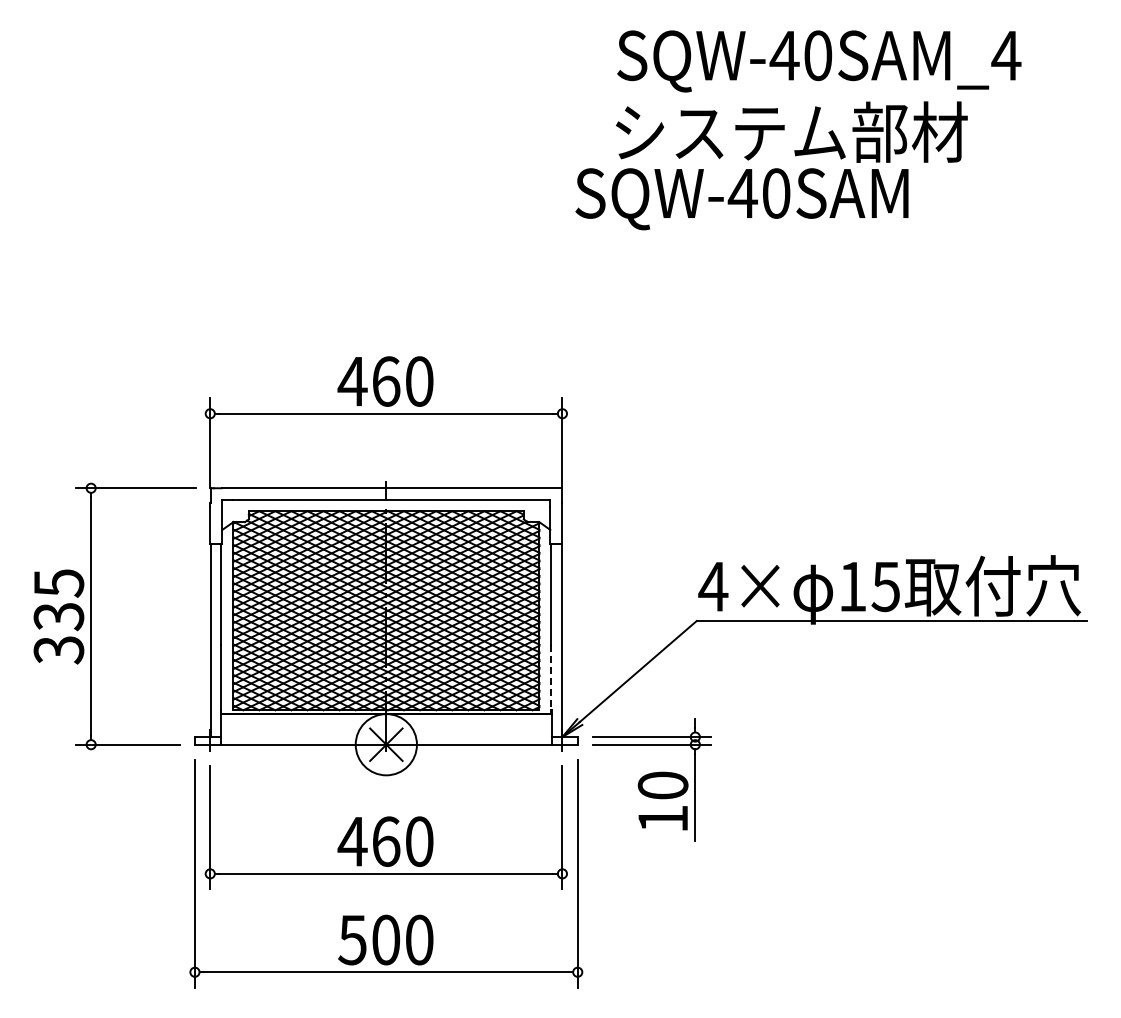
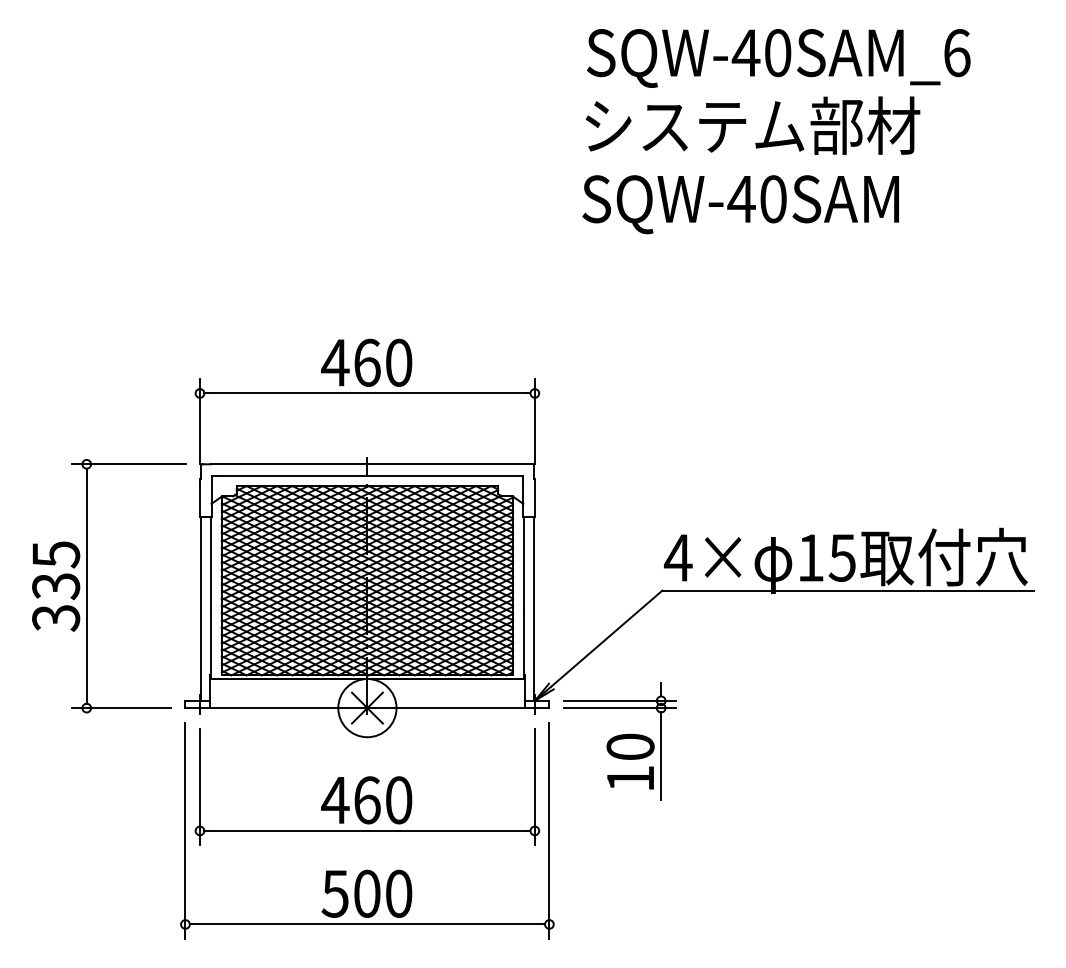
text: (1006, 55) -> (957, 52), SQW-40SAM_4 -> SQW-40SAM_6
text: (741, 199) -> (740, 204), moved
line: (551, 680) -> (524, 647), dashed -> solid

